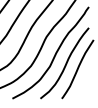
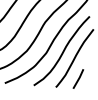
line: (82, 88) -> (78, 78), added

